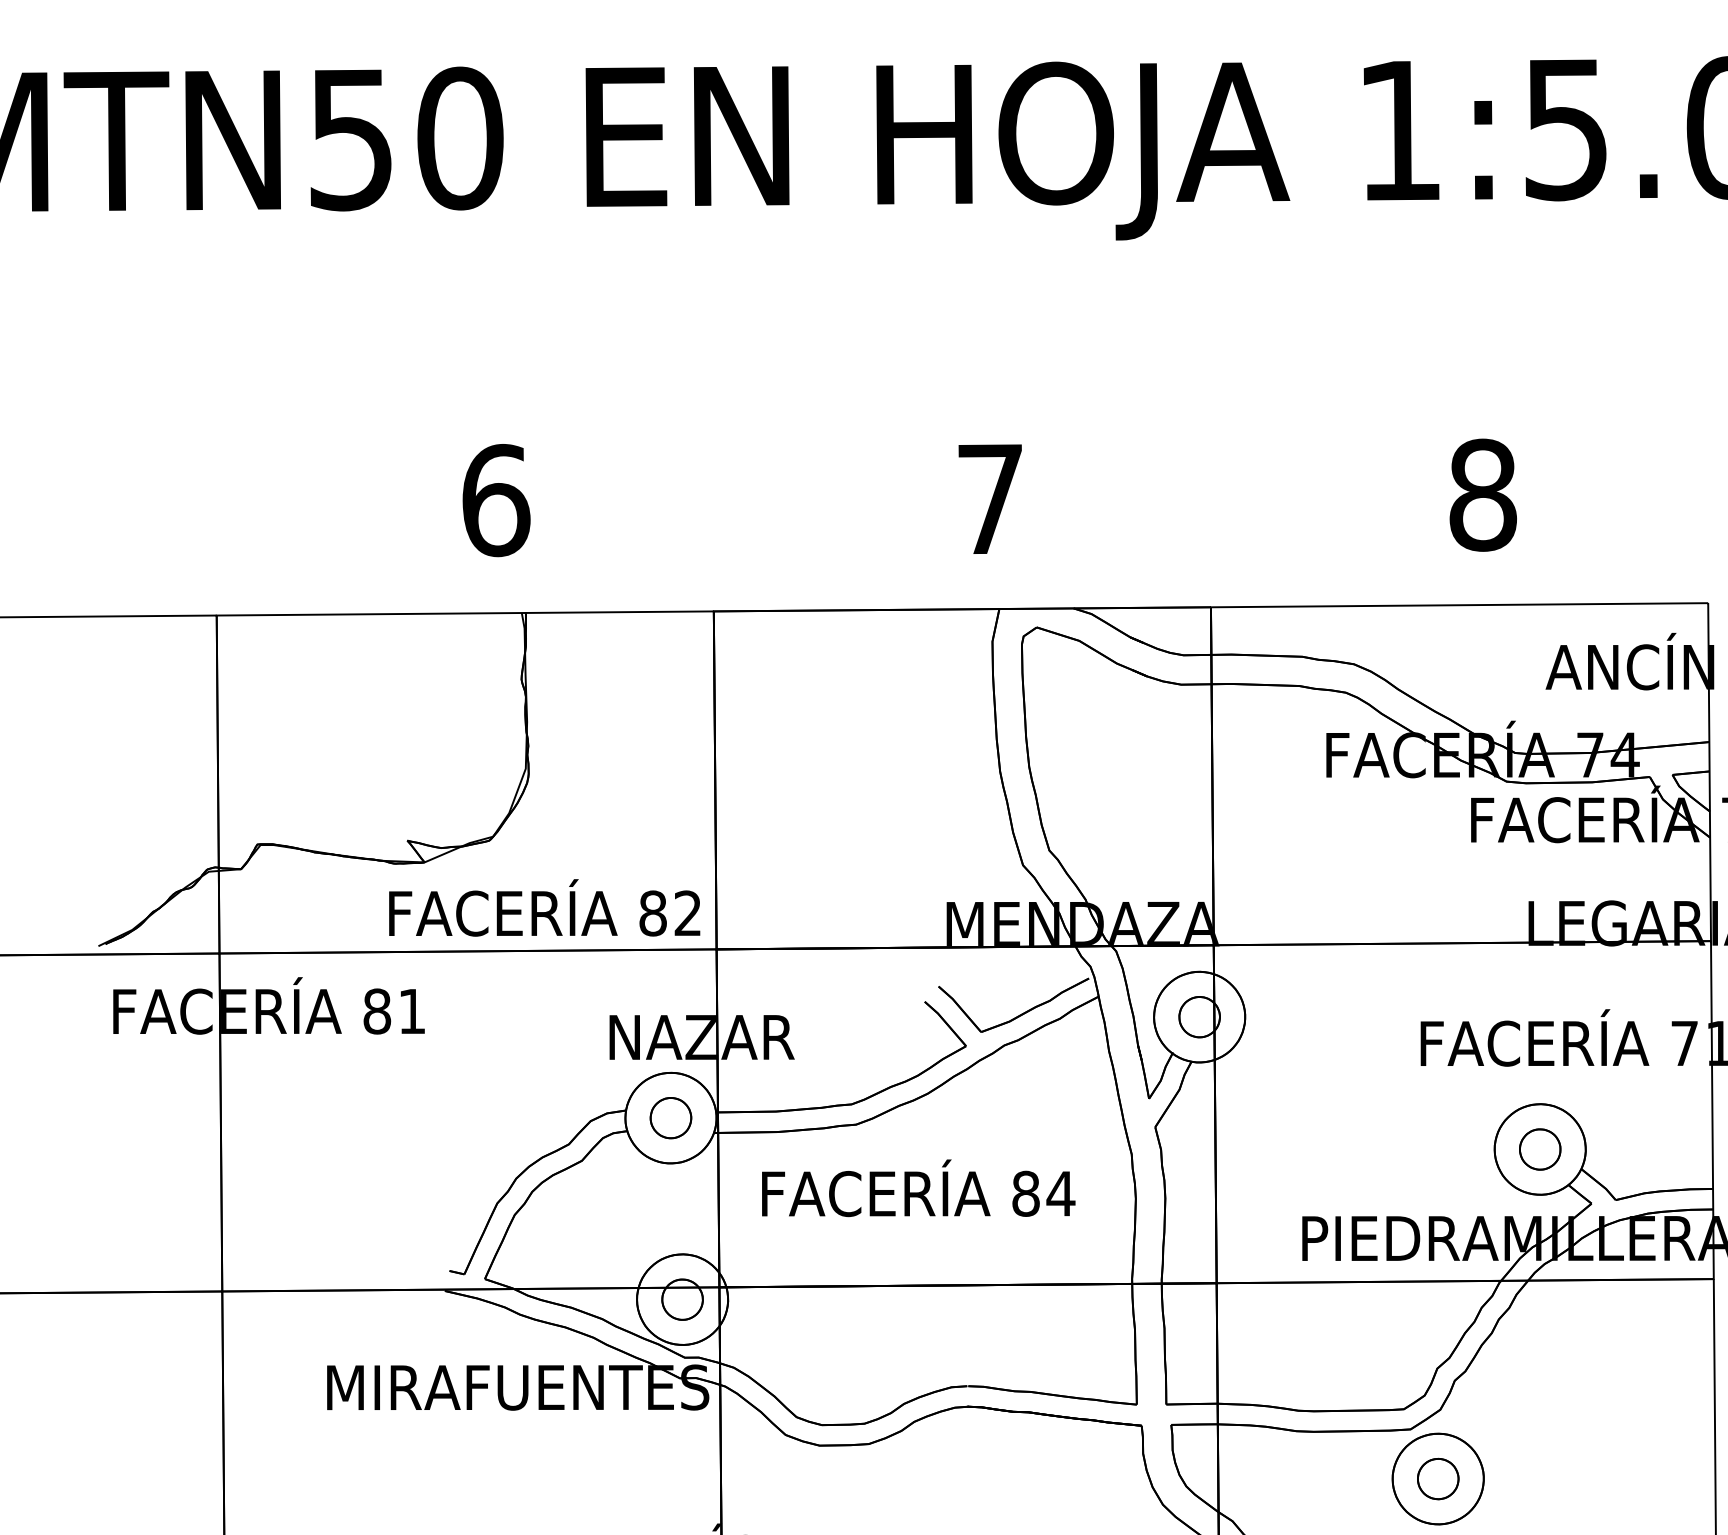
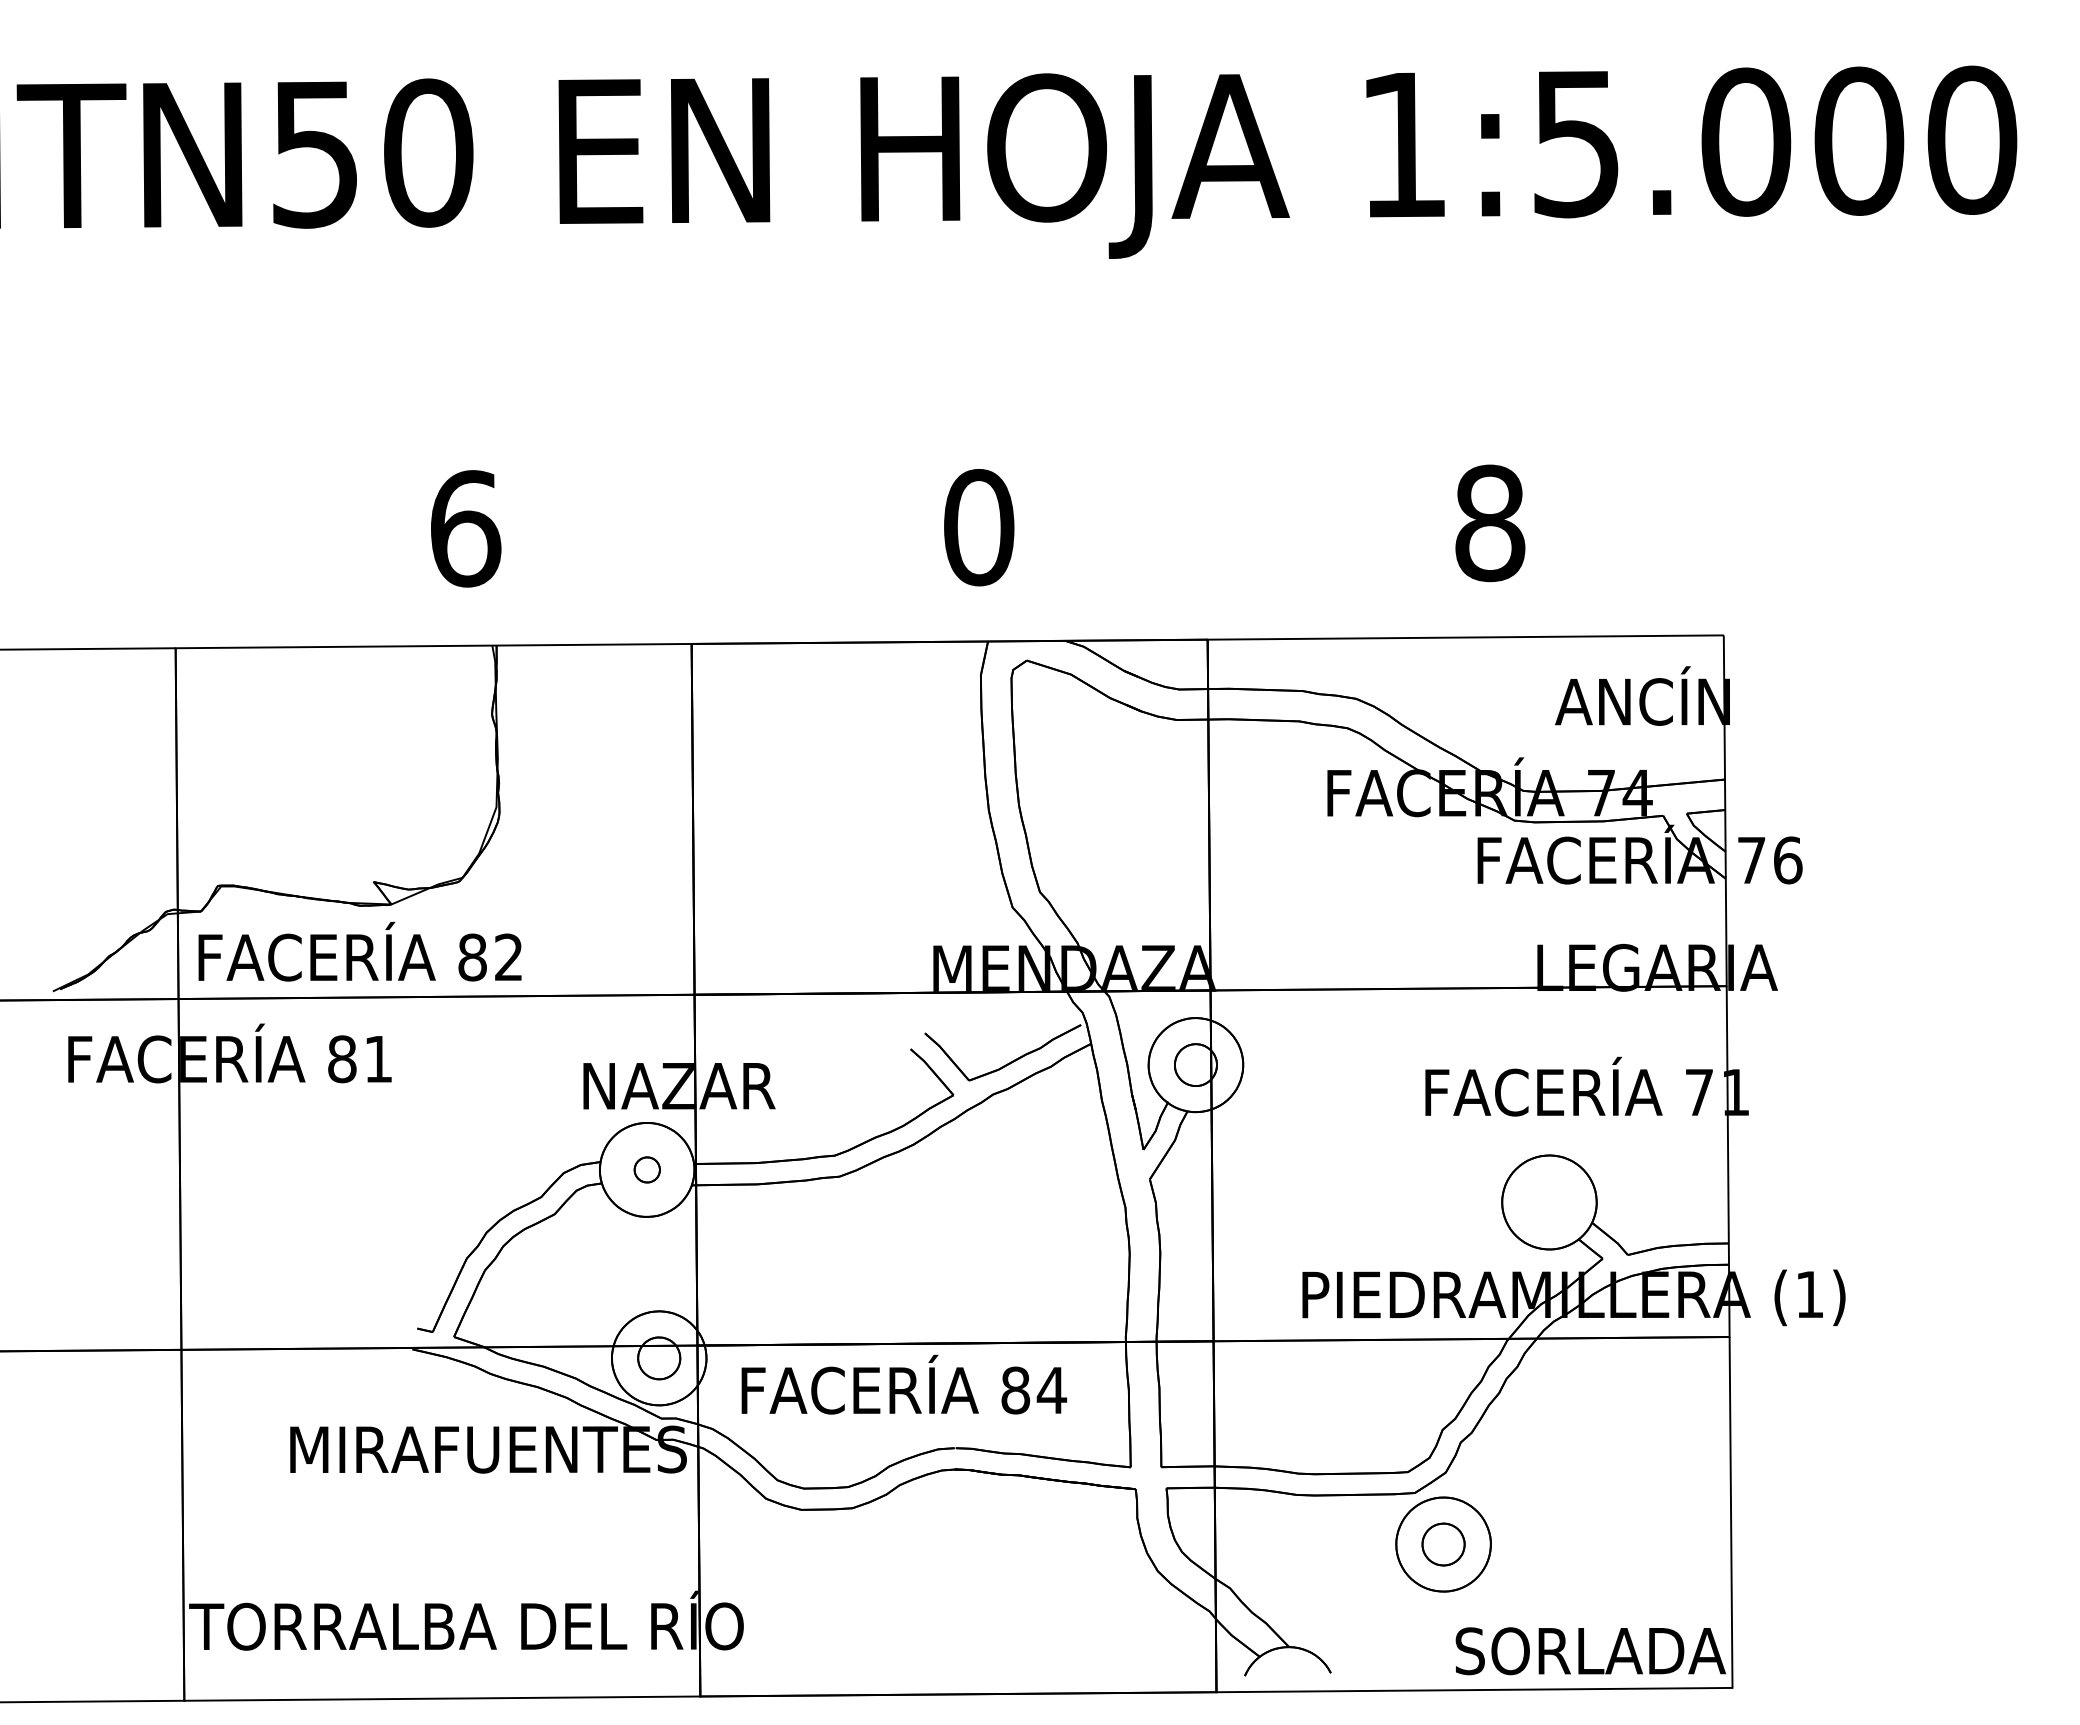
text: (991, 499) -> (979, 527), 7 -> 0
text: (544, 907) -> (359, 951), moved
part: (671, 1117) -> (647, 1169), size x0.6
part: (1540, 1149) -> (1549, 1202), removed
text: (918, 1188) -> (904, 1384), moved

